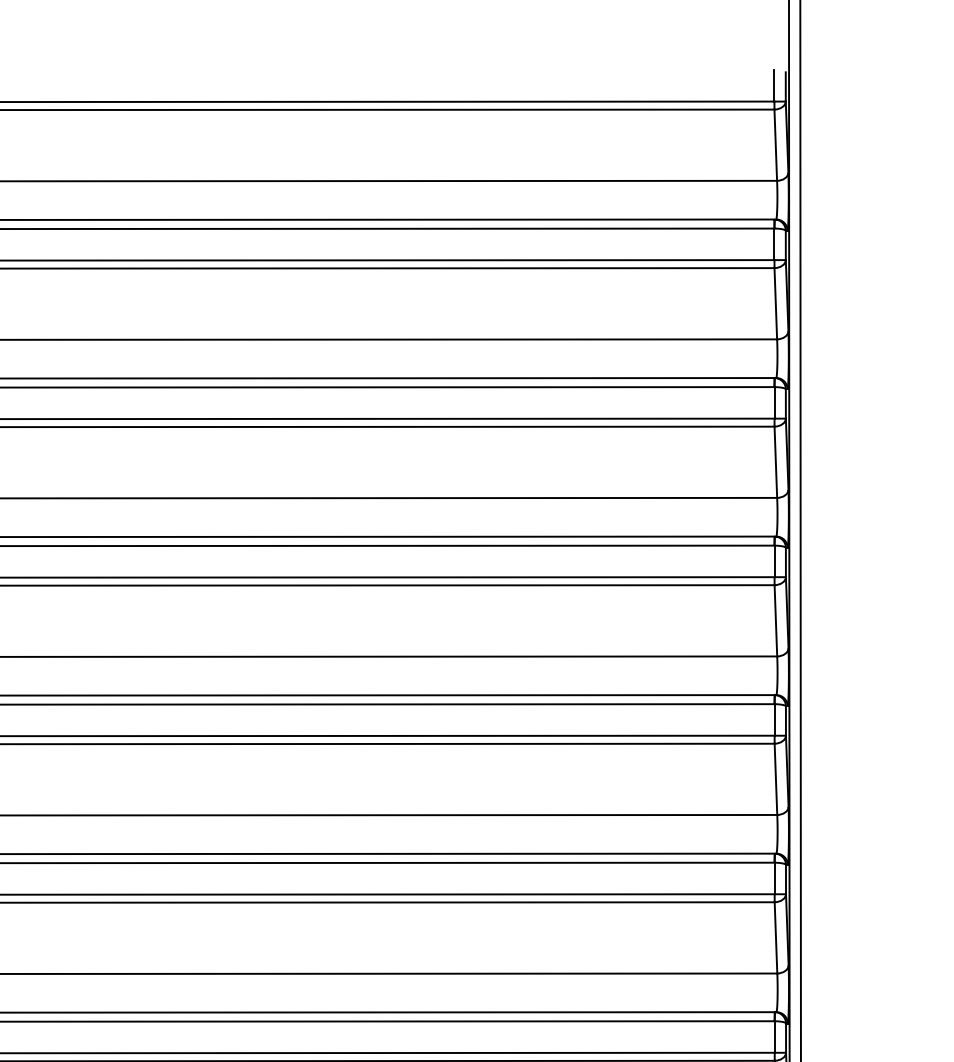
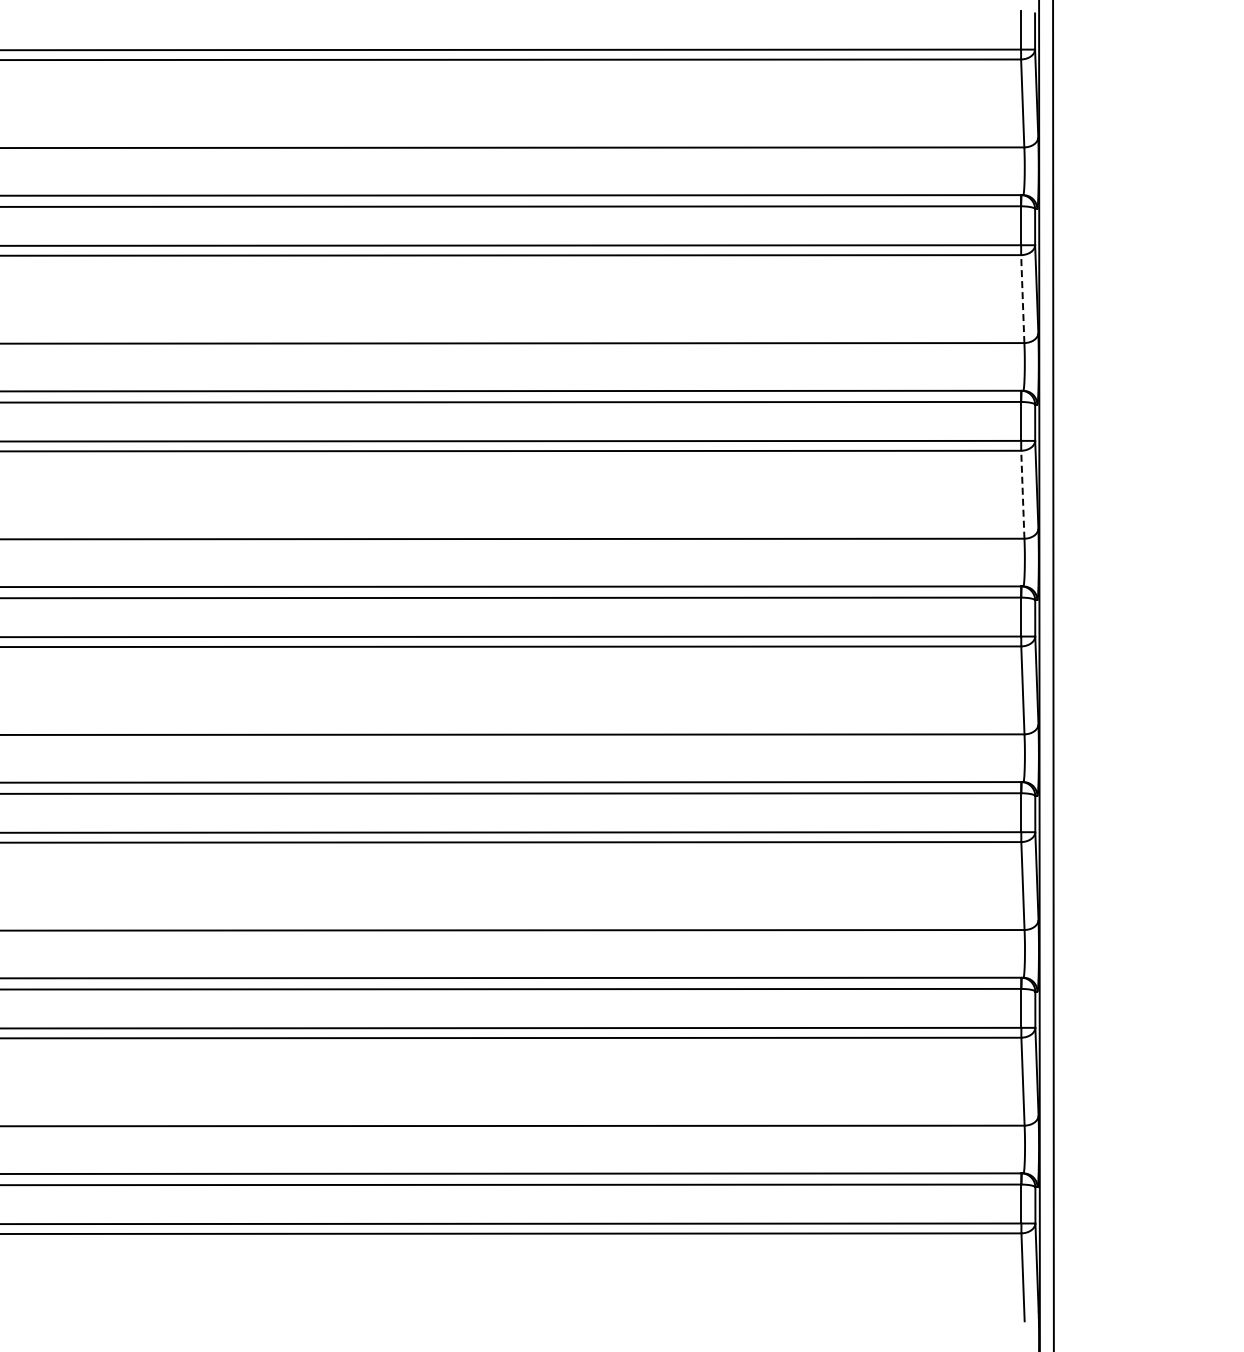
line: (775, 304) -> (1022, 299), solid -> dashed
line: (775, 462) -> (1022, 494), solid -> dashed

